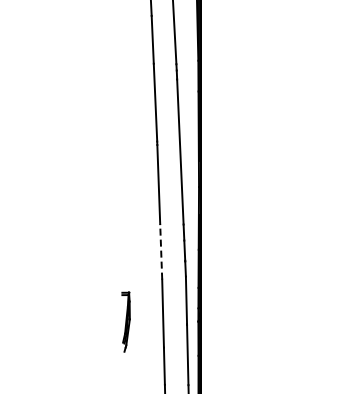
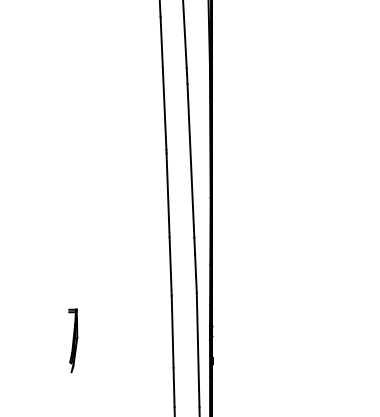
line: (161, 251) -> (170, 266), dashed -> solid
part: (125, 321) -> (72, 340), moved

